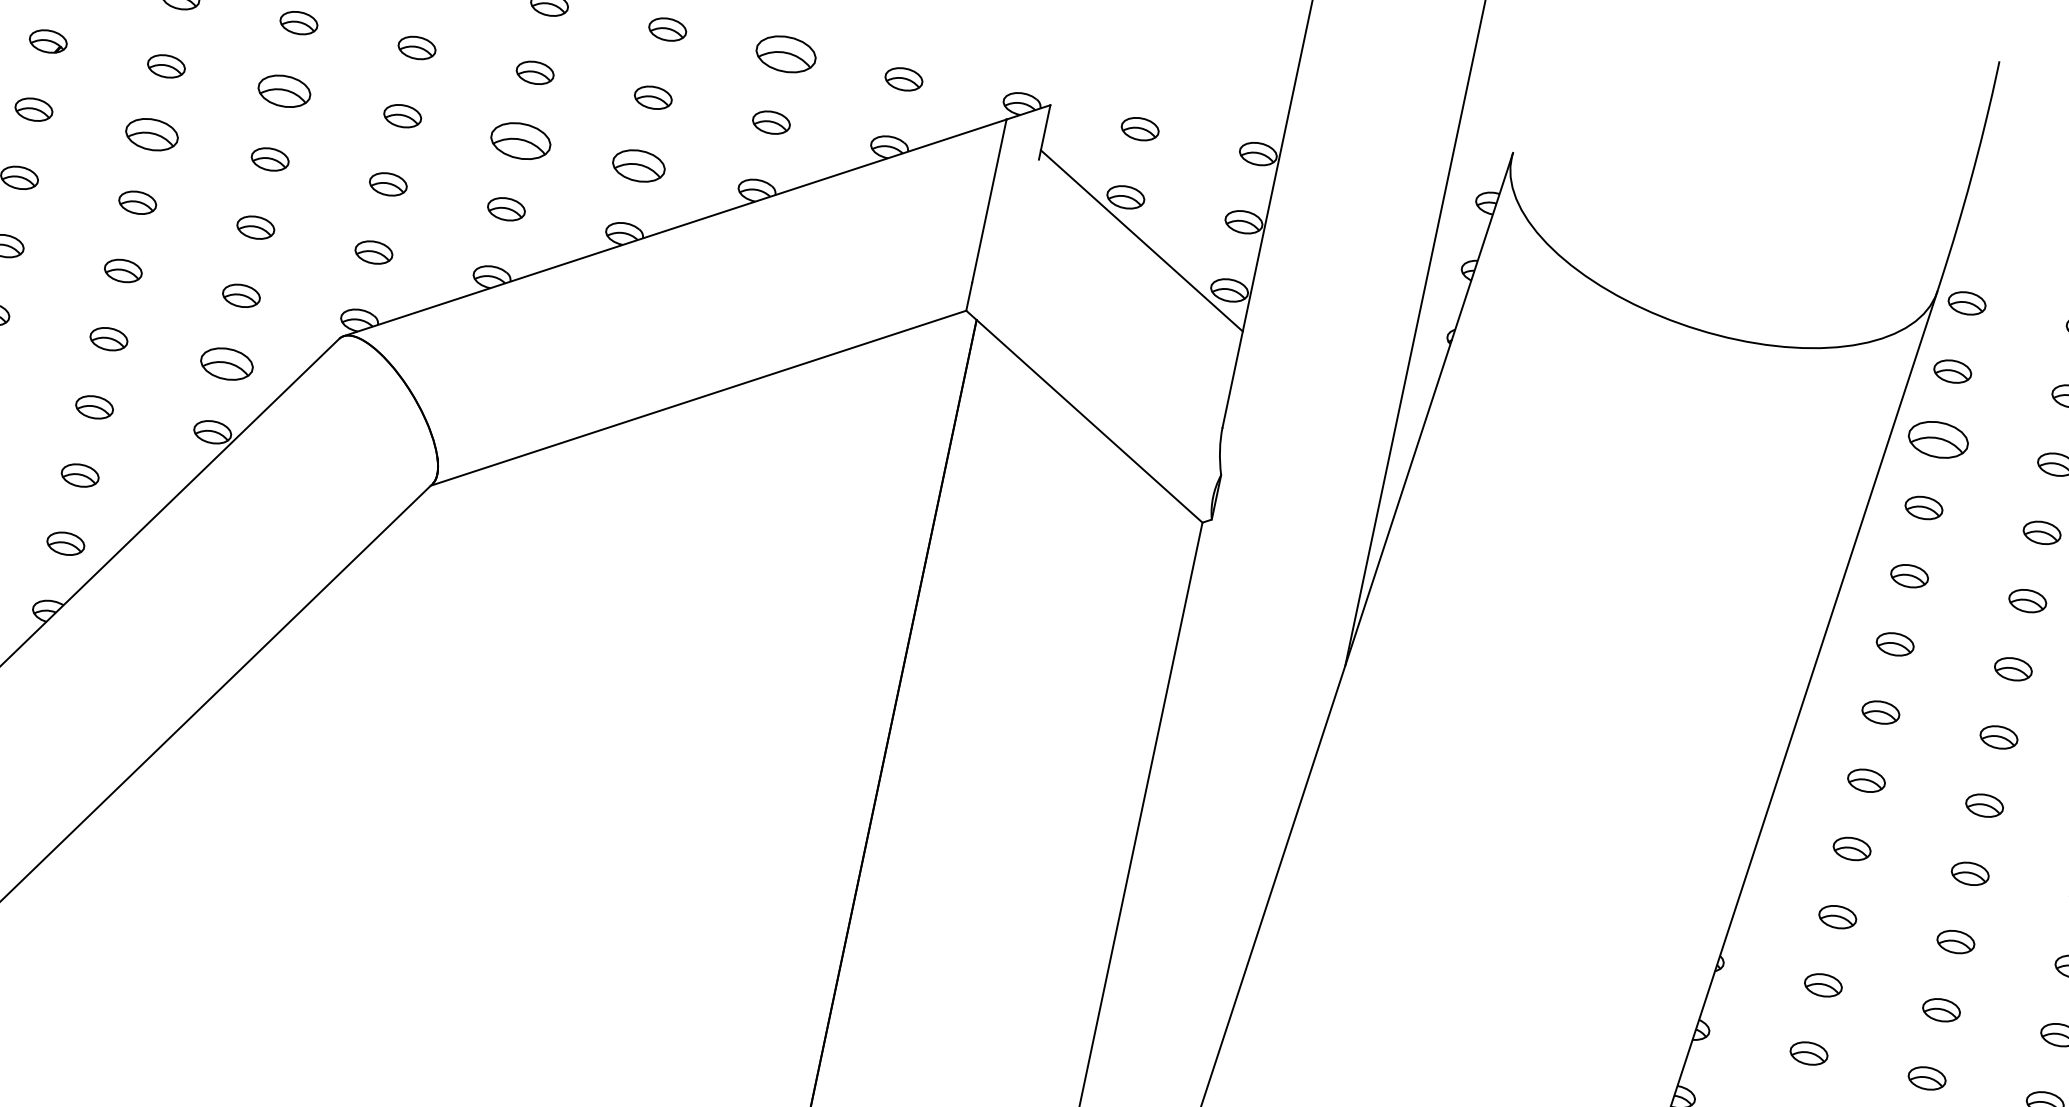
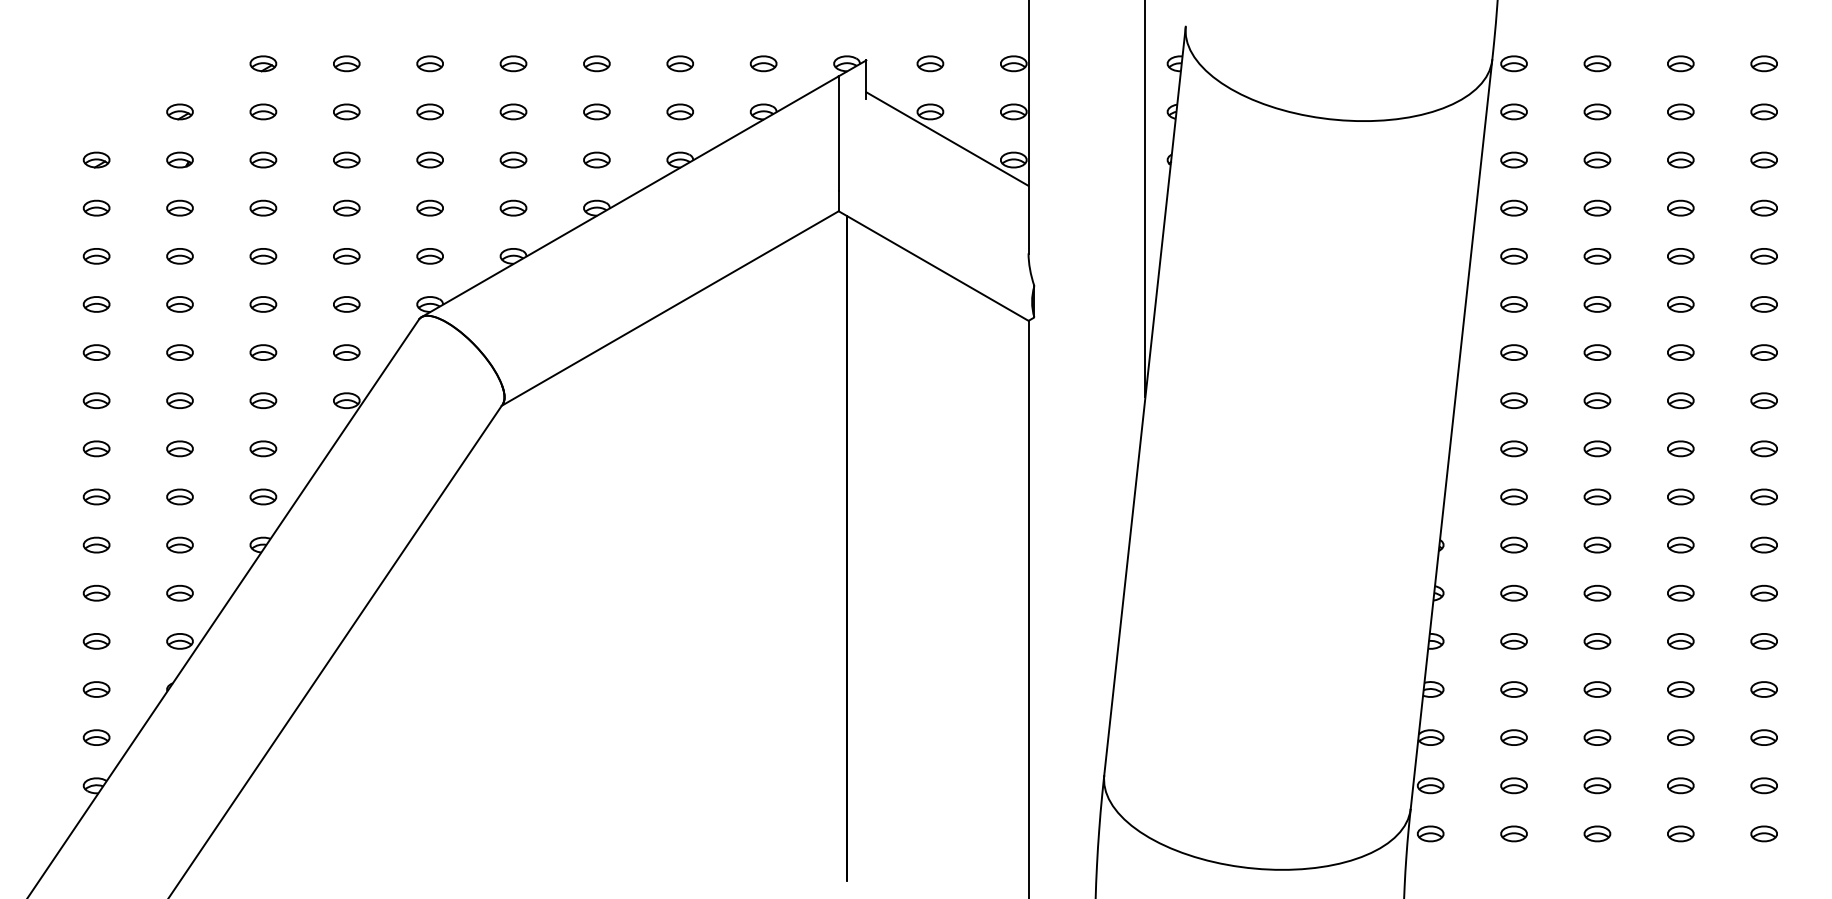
part: (784, 53) -> (679, 63), size x0.62
part: (284, 90) -> (346, 159), size x0.71
part: (152, 133) -> (263, 207), size x0.71
part: (520, 140) -> (513, 159), size x0.62
part: (638, 165) -> (596, 159), size x0.71
part: (226, 363) -> (346, 352), size x0.71
part: (1937, 438) -> (1513, 159), size x0.62

